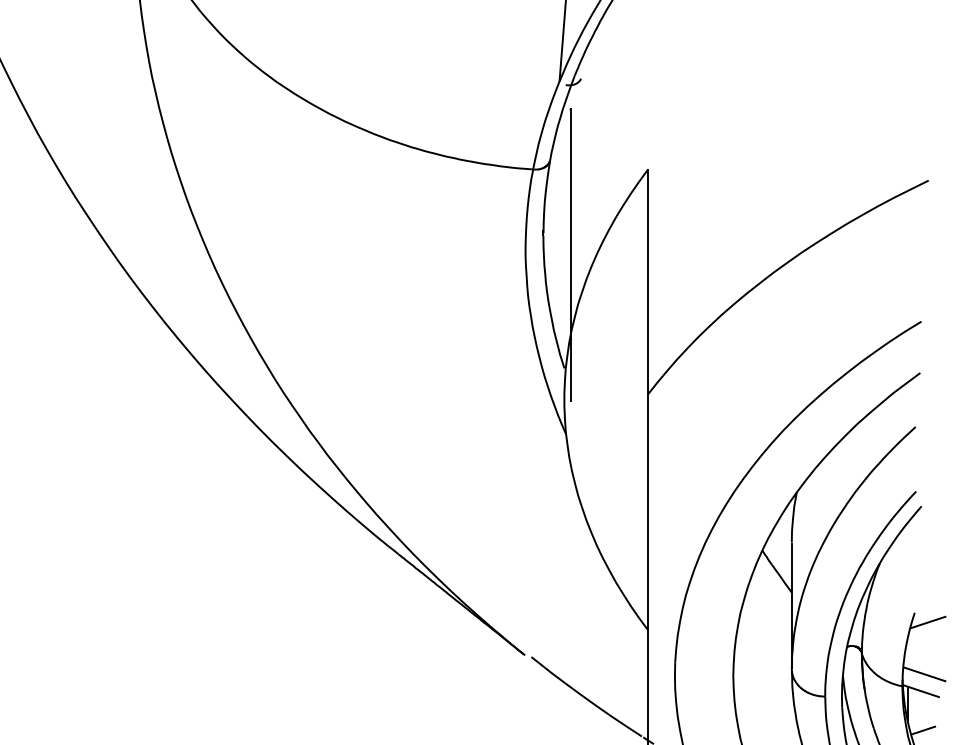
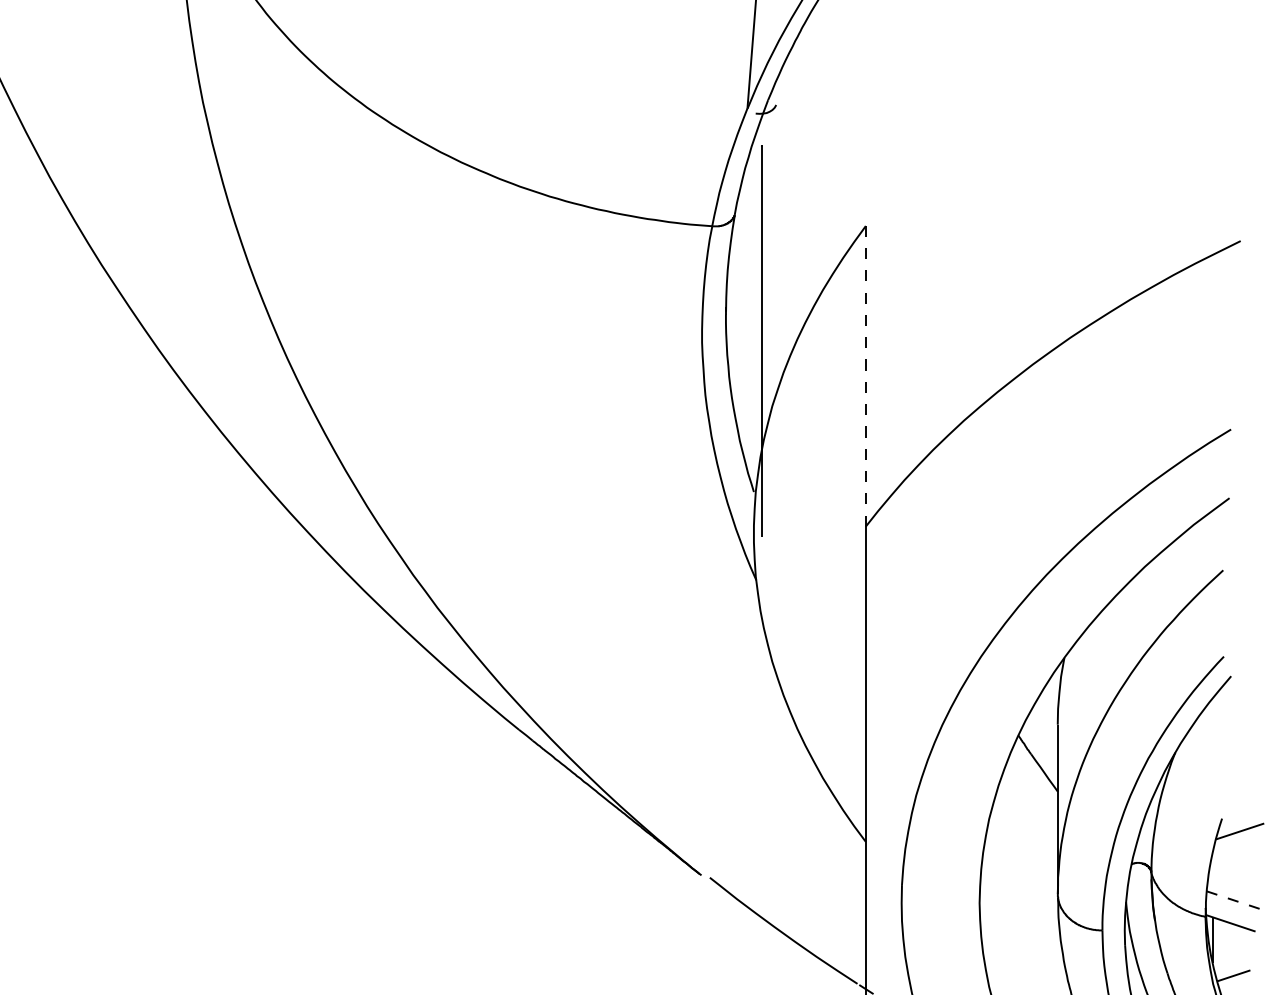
line: (648, 281) -> (866, 375), solid -> dashed
line: (924, 674) -> (1235, 901), solid -> dashed

